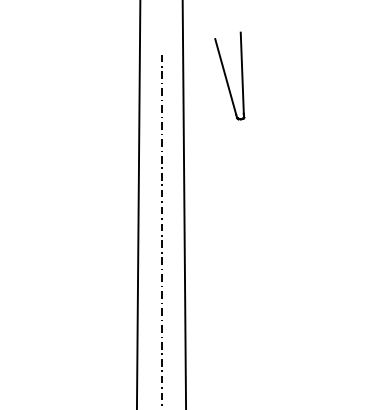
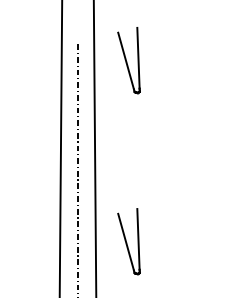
part: (229, 317) -> (128, 241), added

